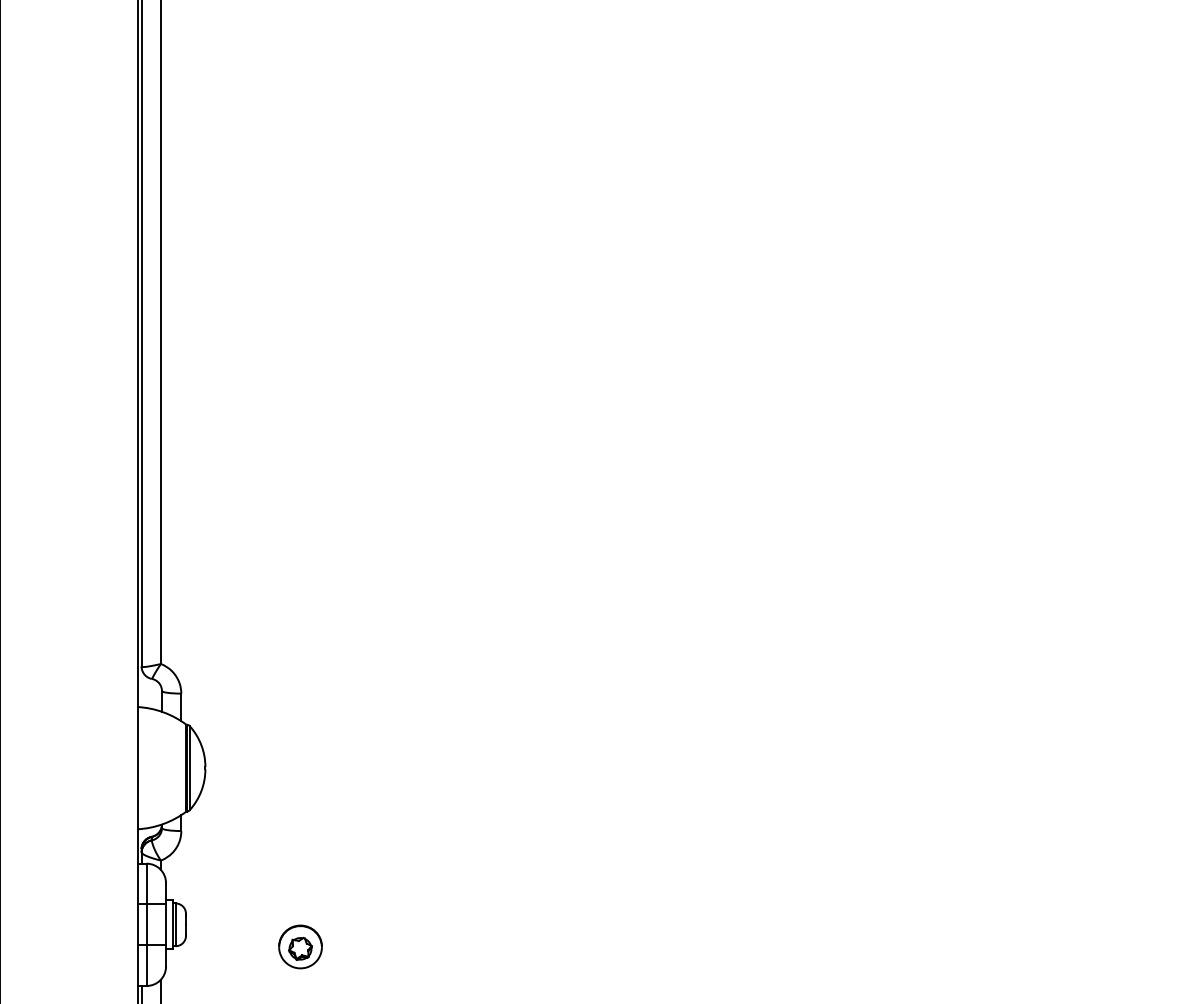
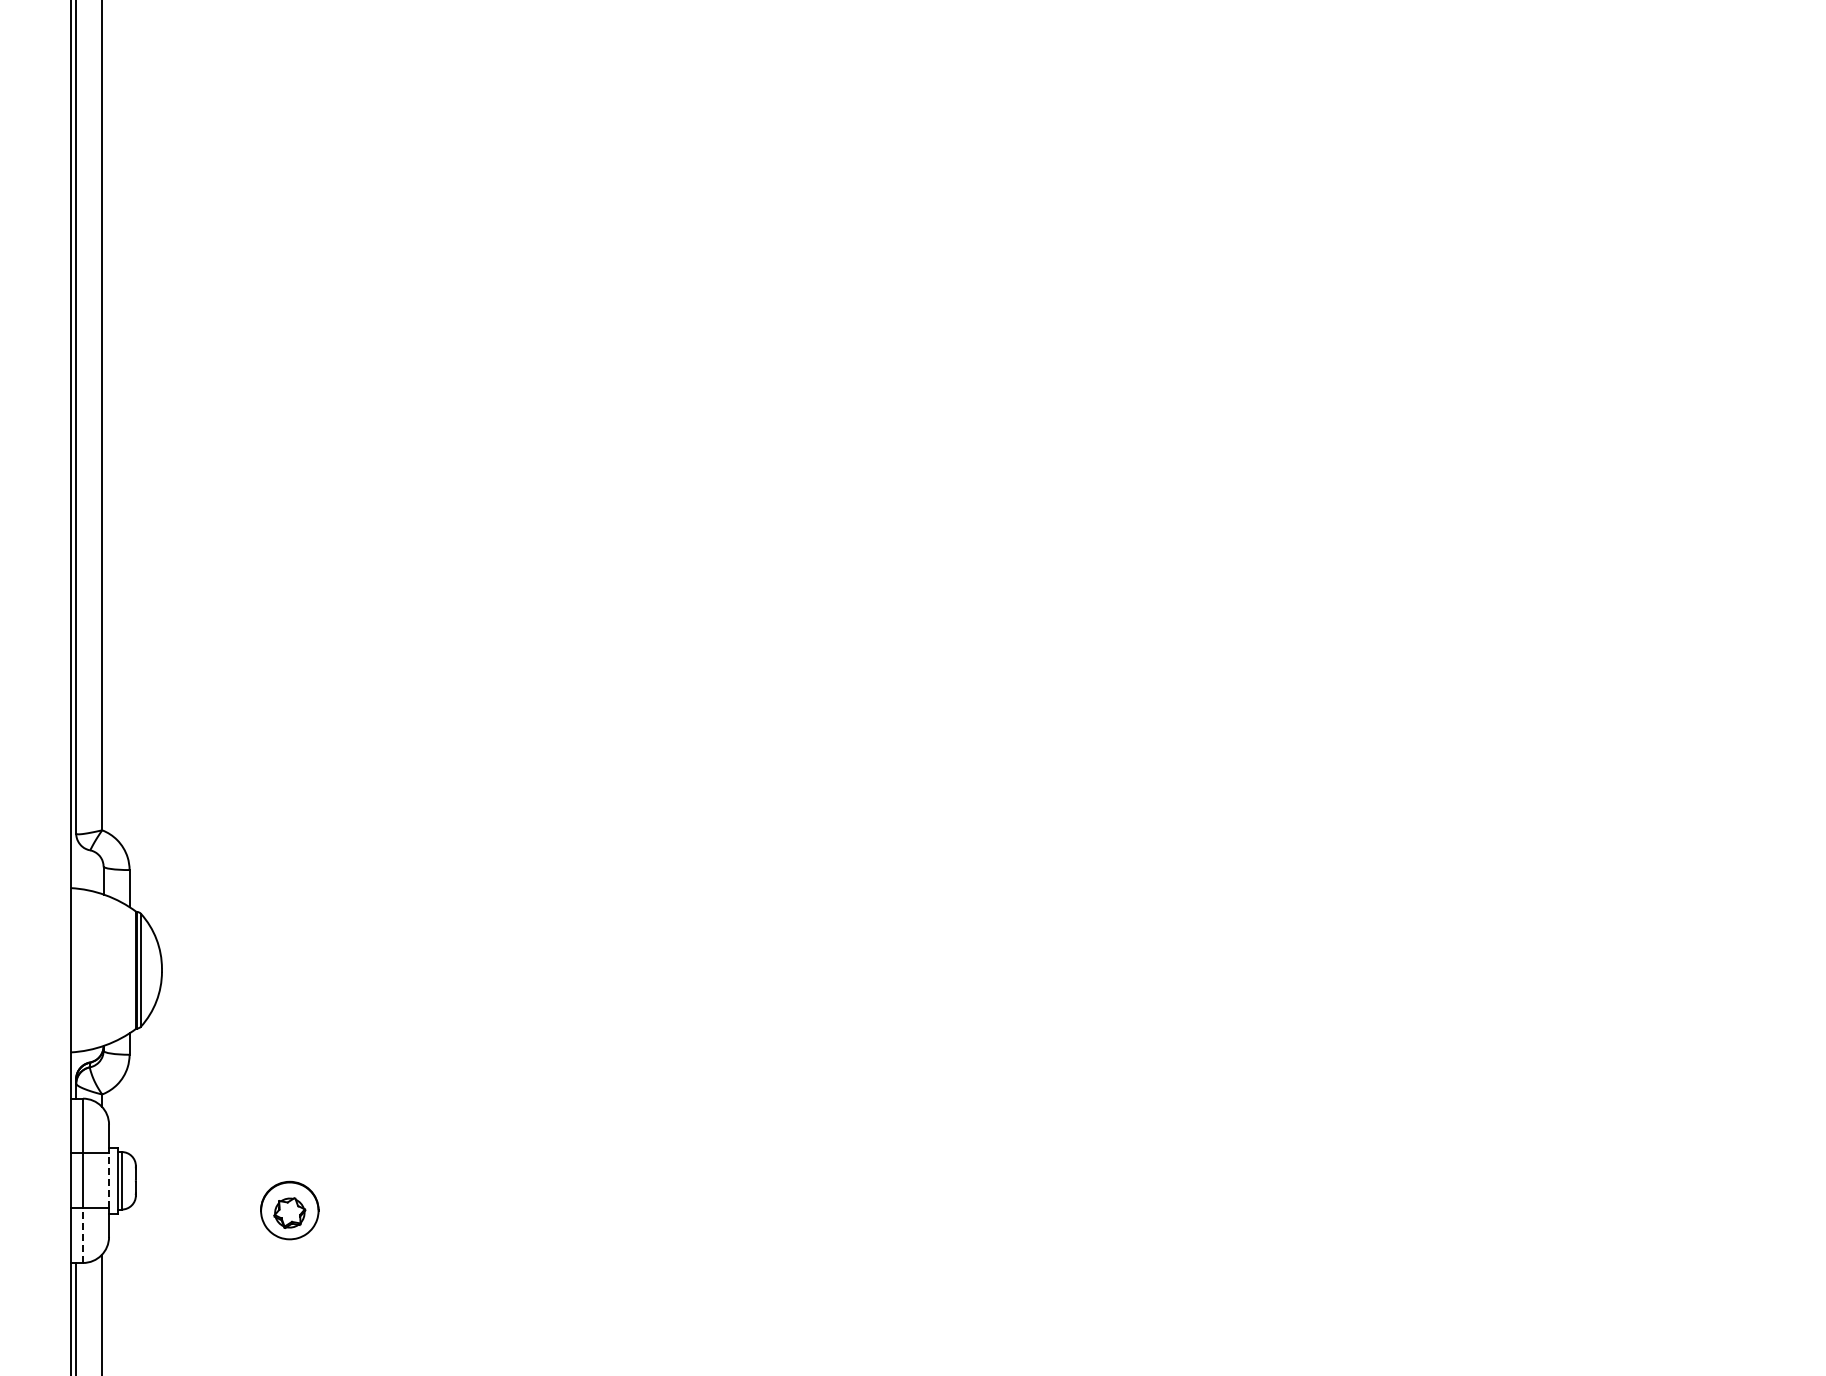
line: (166, 924) -> (109, 1180), solid -> dashed
line: (147, 965) -> (83, 1235), solid -> dashed

